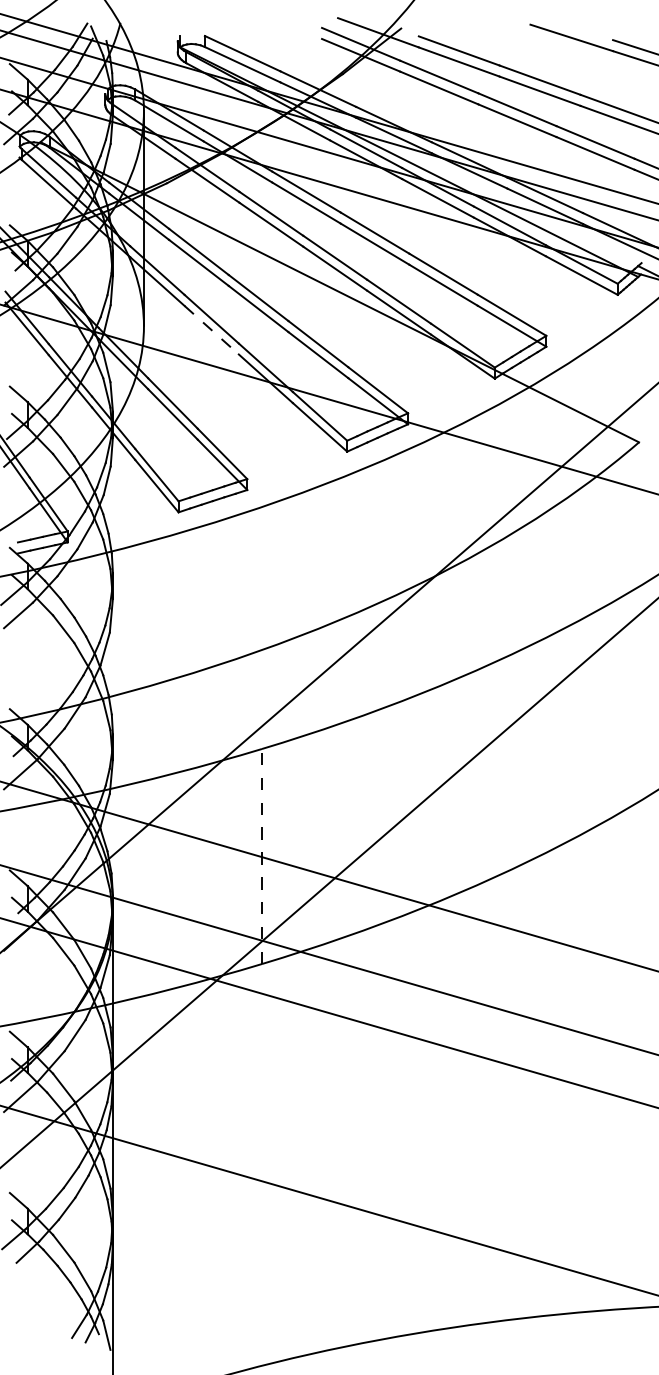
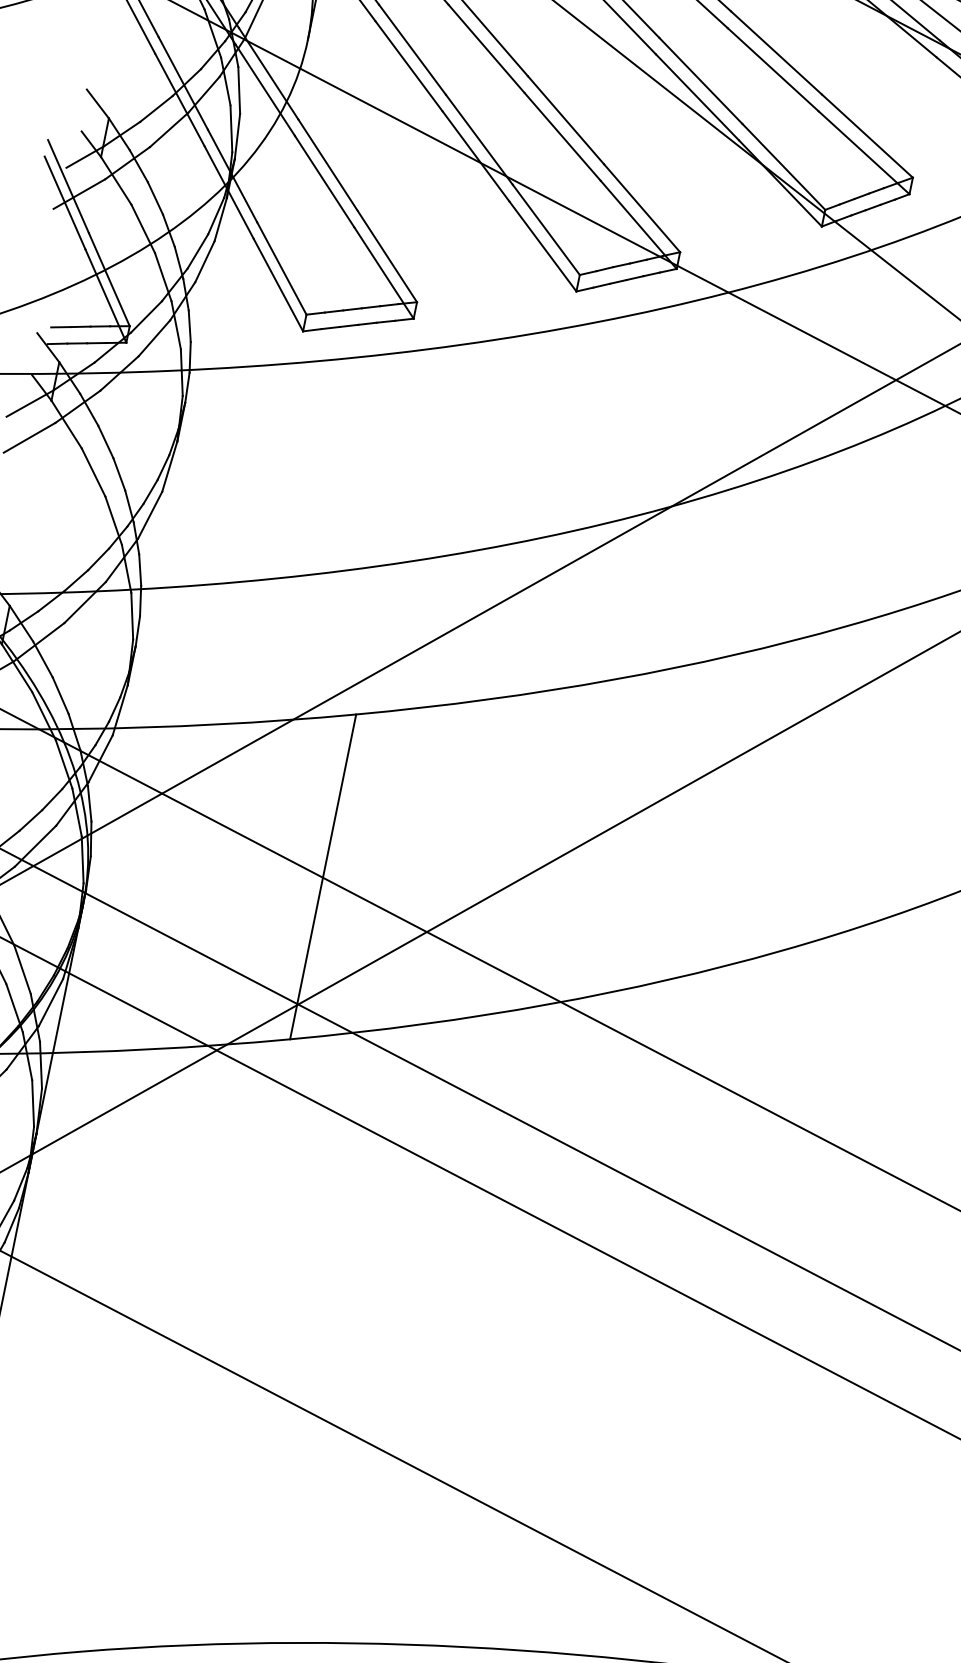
line: (212, 330) -> (410, 67), dashed -> solid
line: (261, 856) -> (322, 876), dashed -> solid

